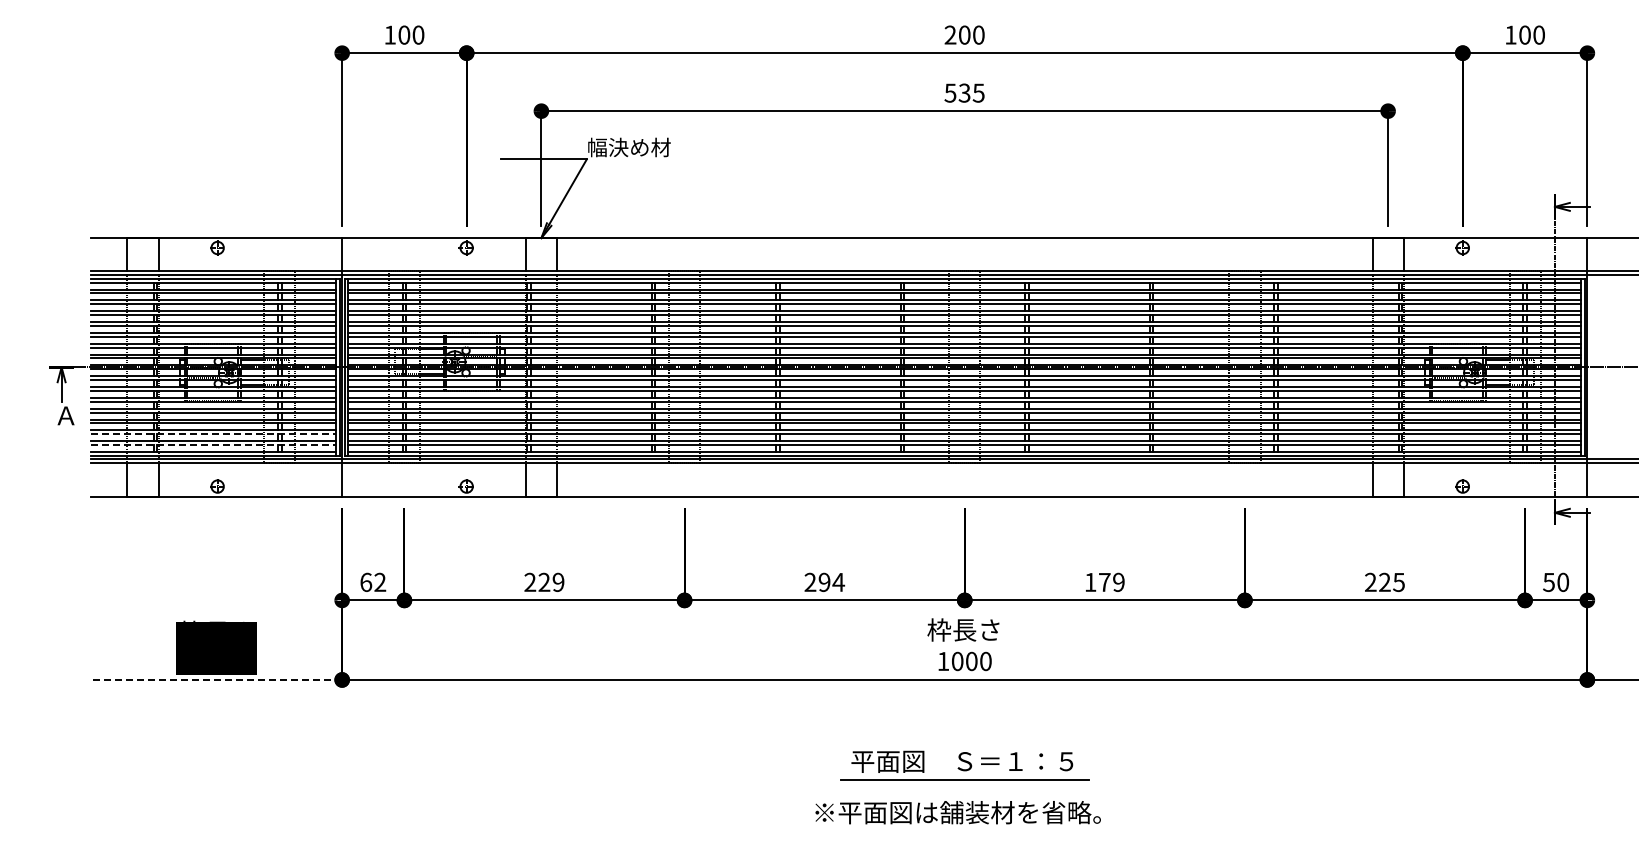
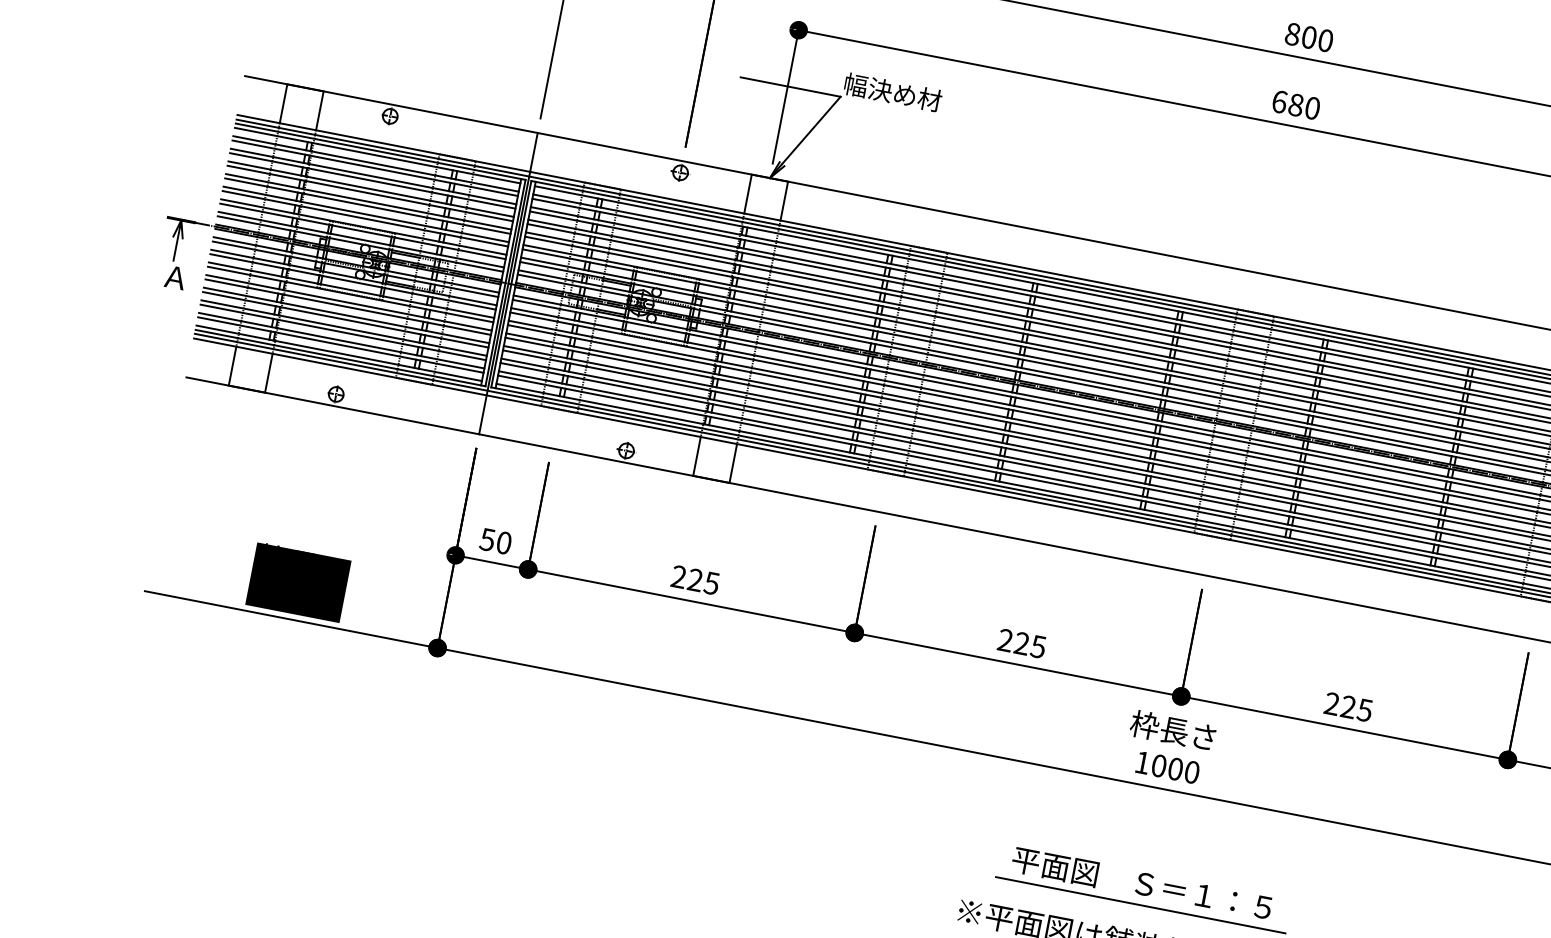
text: (950, 34) -> (1292, 33), 200 -> 800
text: (964, 92) -> (1296, 104), 535 -> 680
line: (214, 434) -> (344, 333), dashed -> solid
line: (214, 445) -> (341, 345), dashed -> solid
text: (373, 581) -> (496, 540), 62 -> 50
text: (558, 581) -> (712, 582), 229 -> 225
text: (1104, 581) -> (1348, 706), 179 -> 225
text: (831, 582) -> (1030, 645), 294 -> 225
line: (216, 679) -> (291, 619), dashed -> solid

